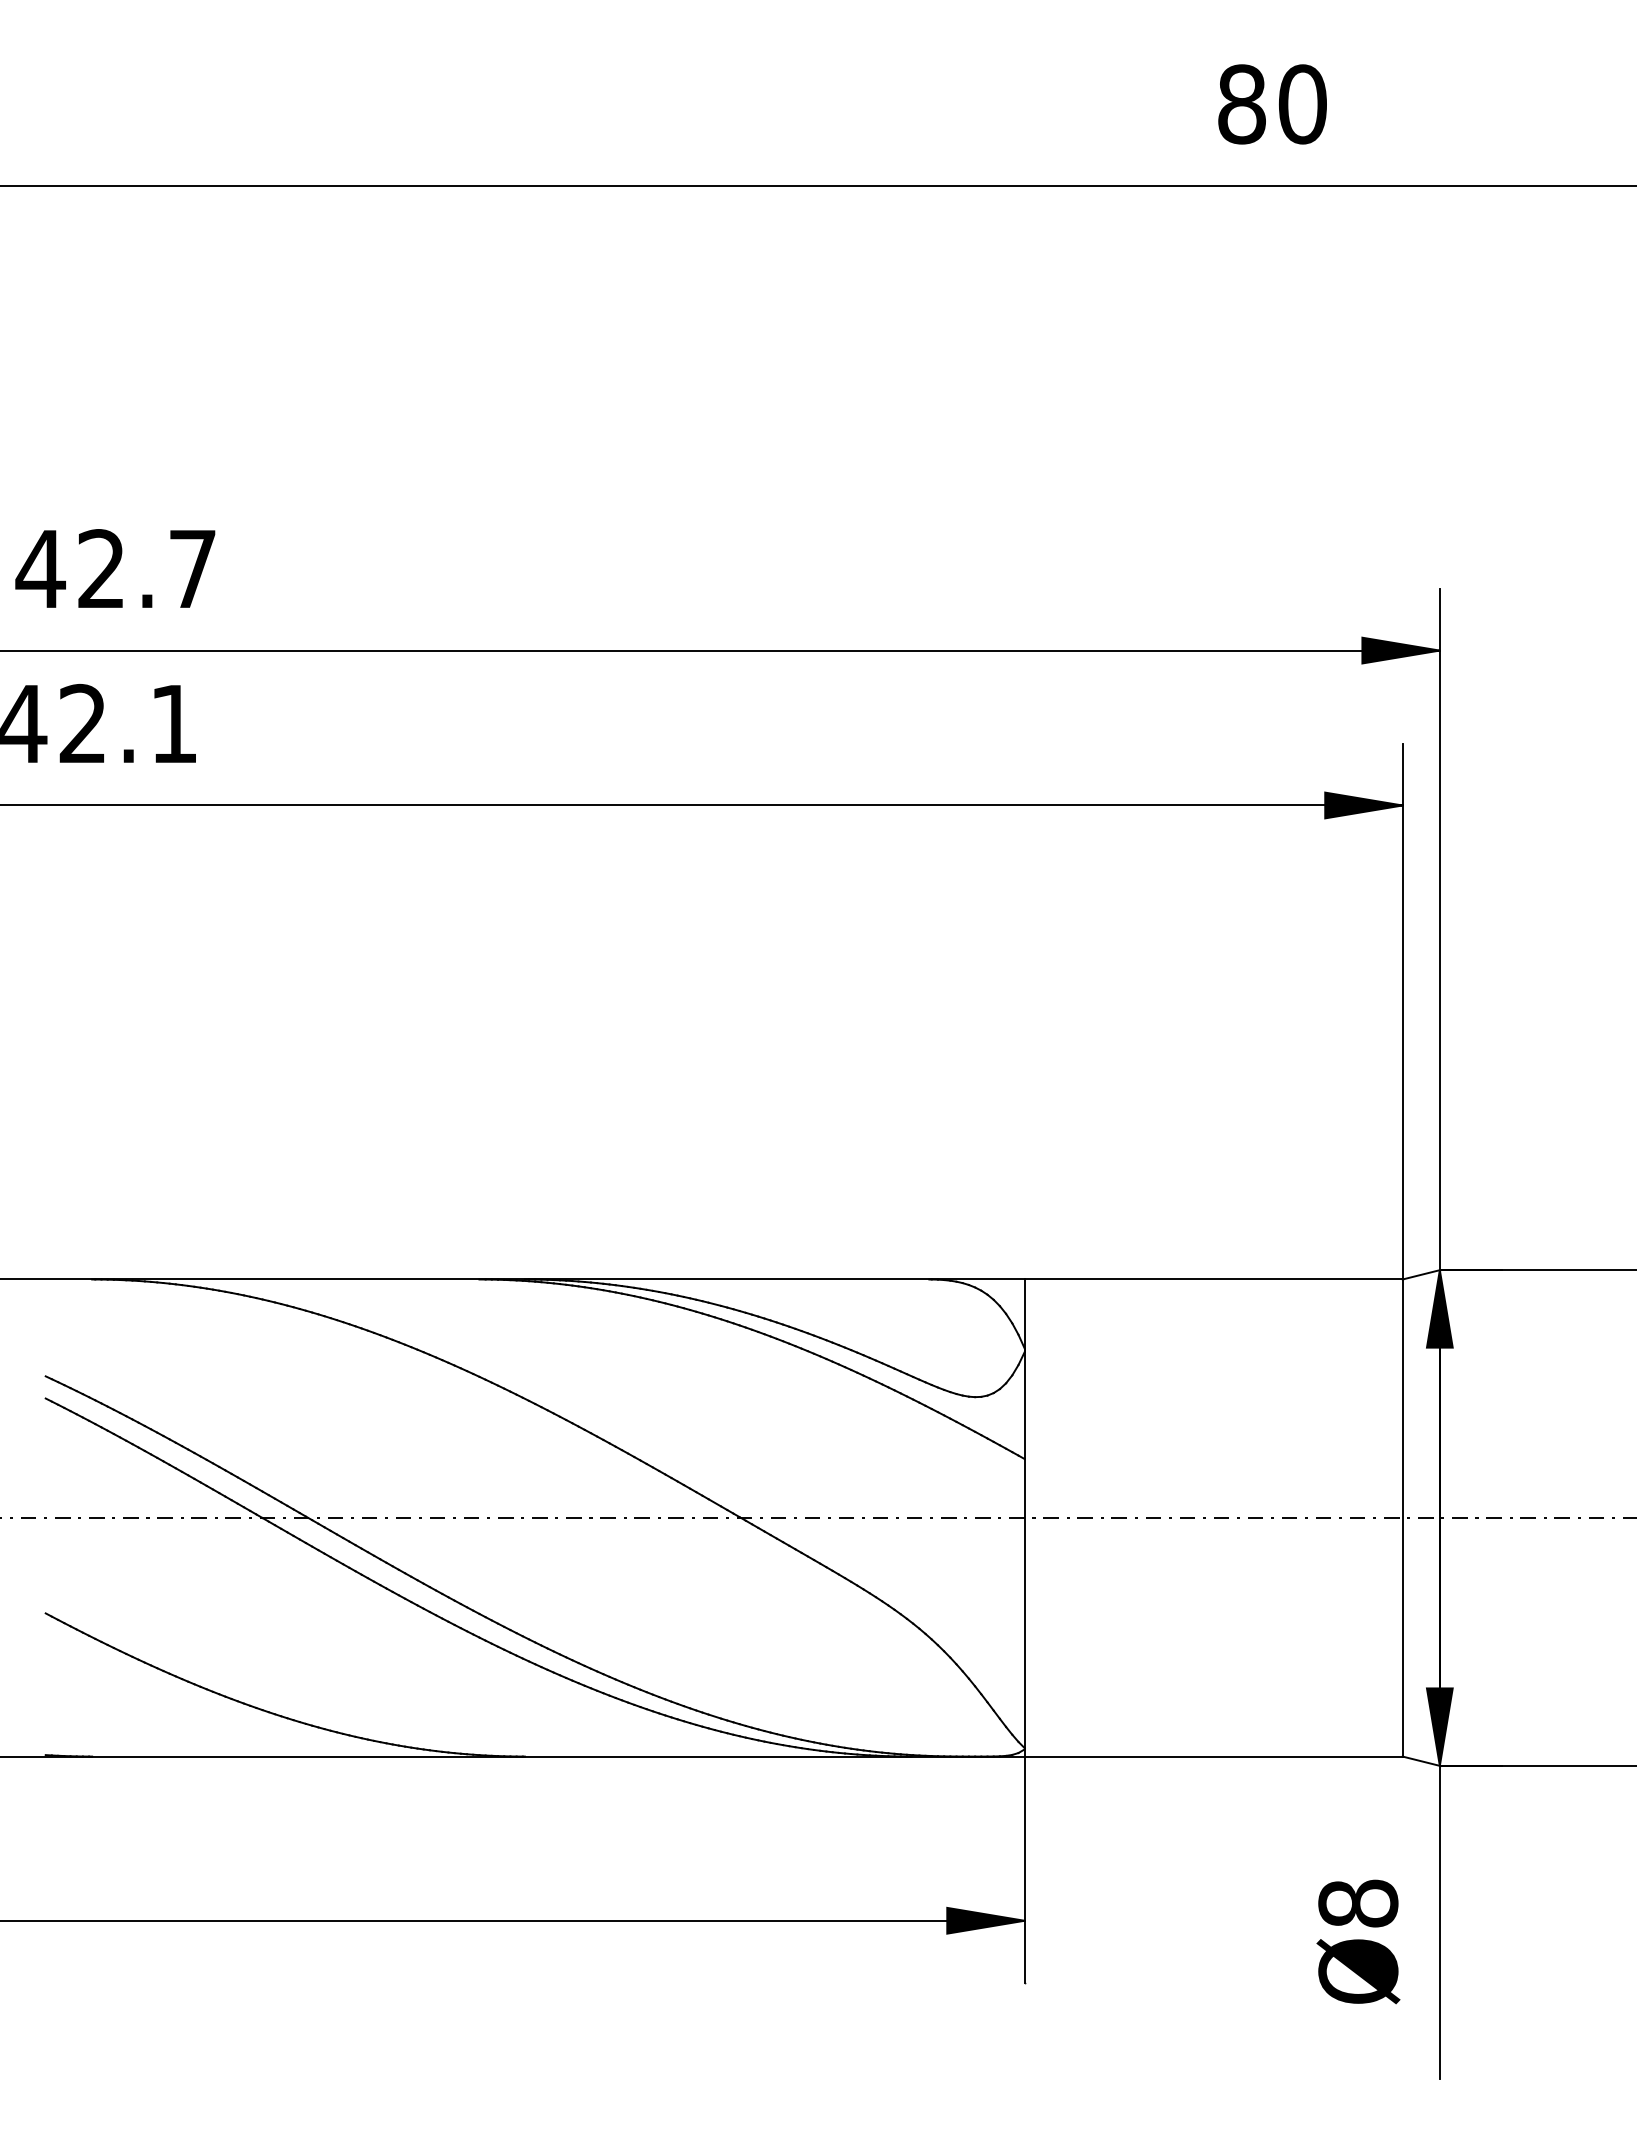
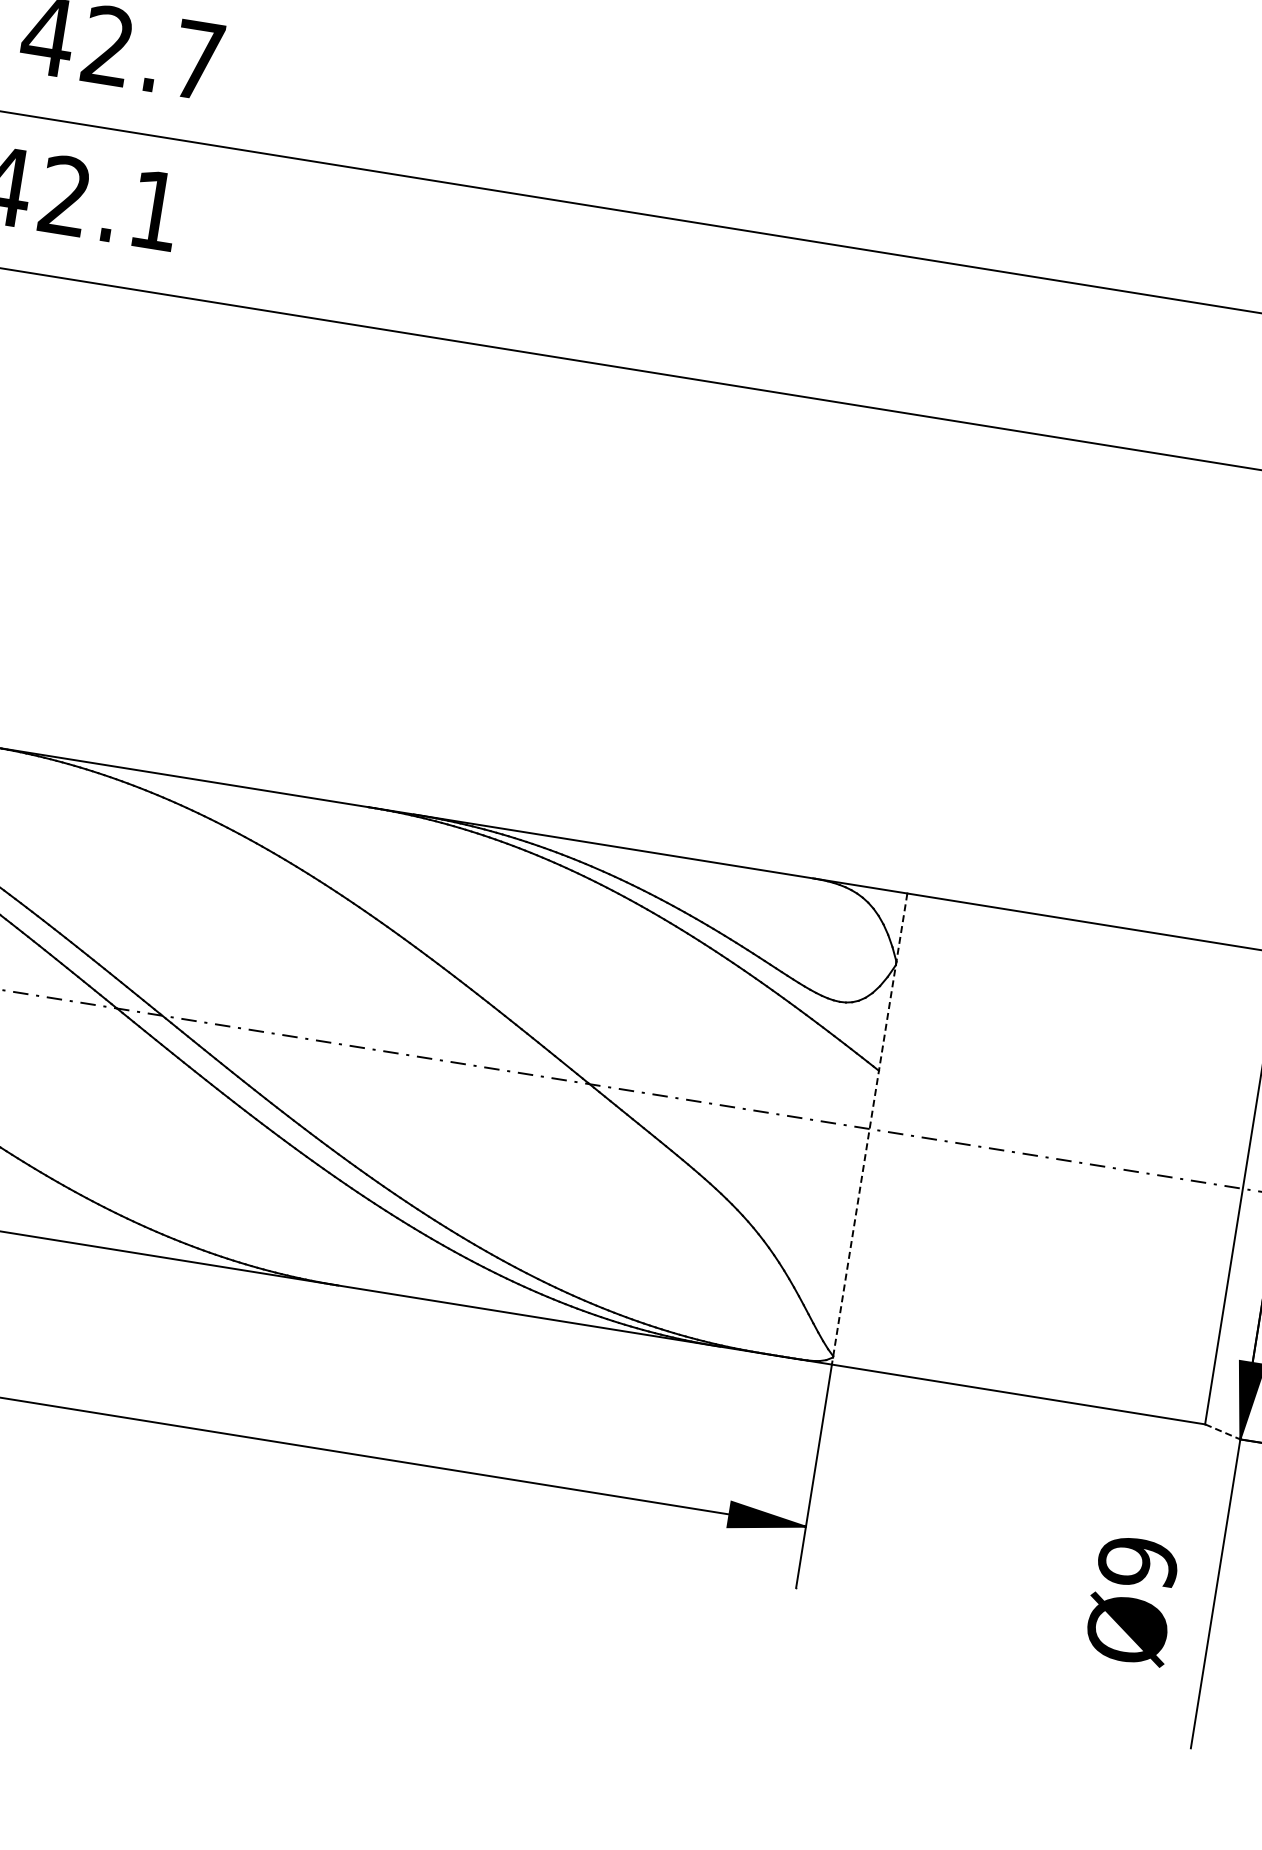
line: (1024, 1518) -> (869, 1129), solid -> dashed
line: (1421, 1761) -> (1222, 1432), solid -> dashed
text: (1358, 1903) -> (1138, 1562), Ø8 -> Ø9

